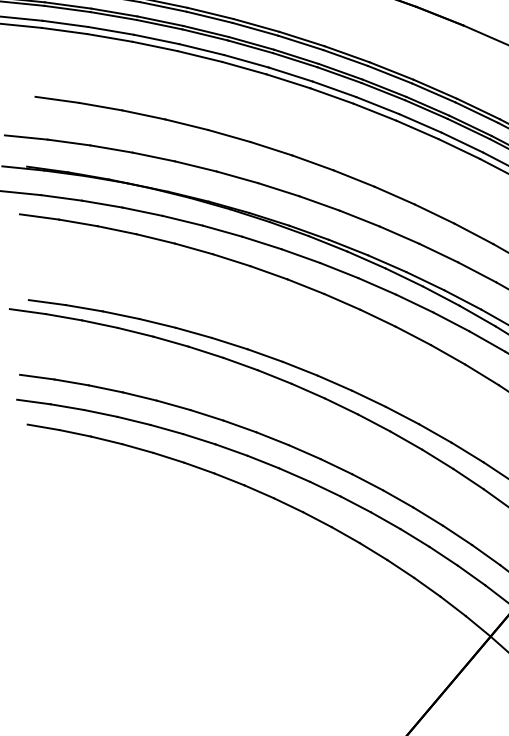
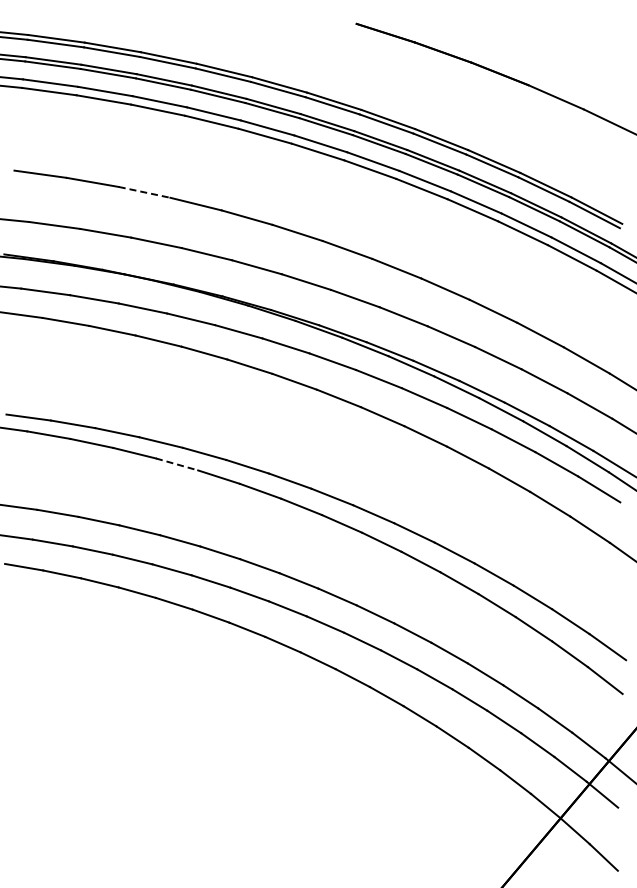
line: (144, 115) -> (145, 192), solid -> dashed
line: (171, 341) -> (177, 464), solid -> dashed

